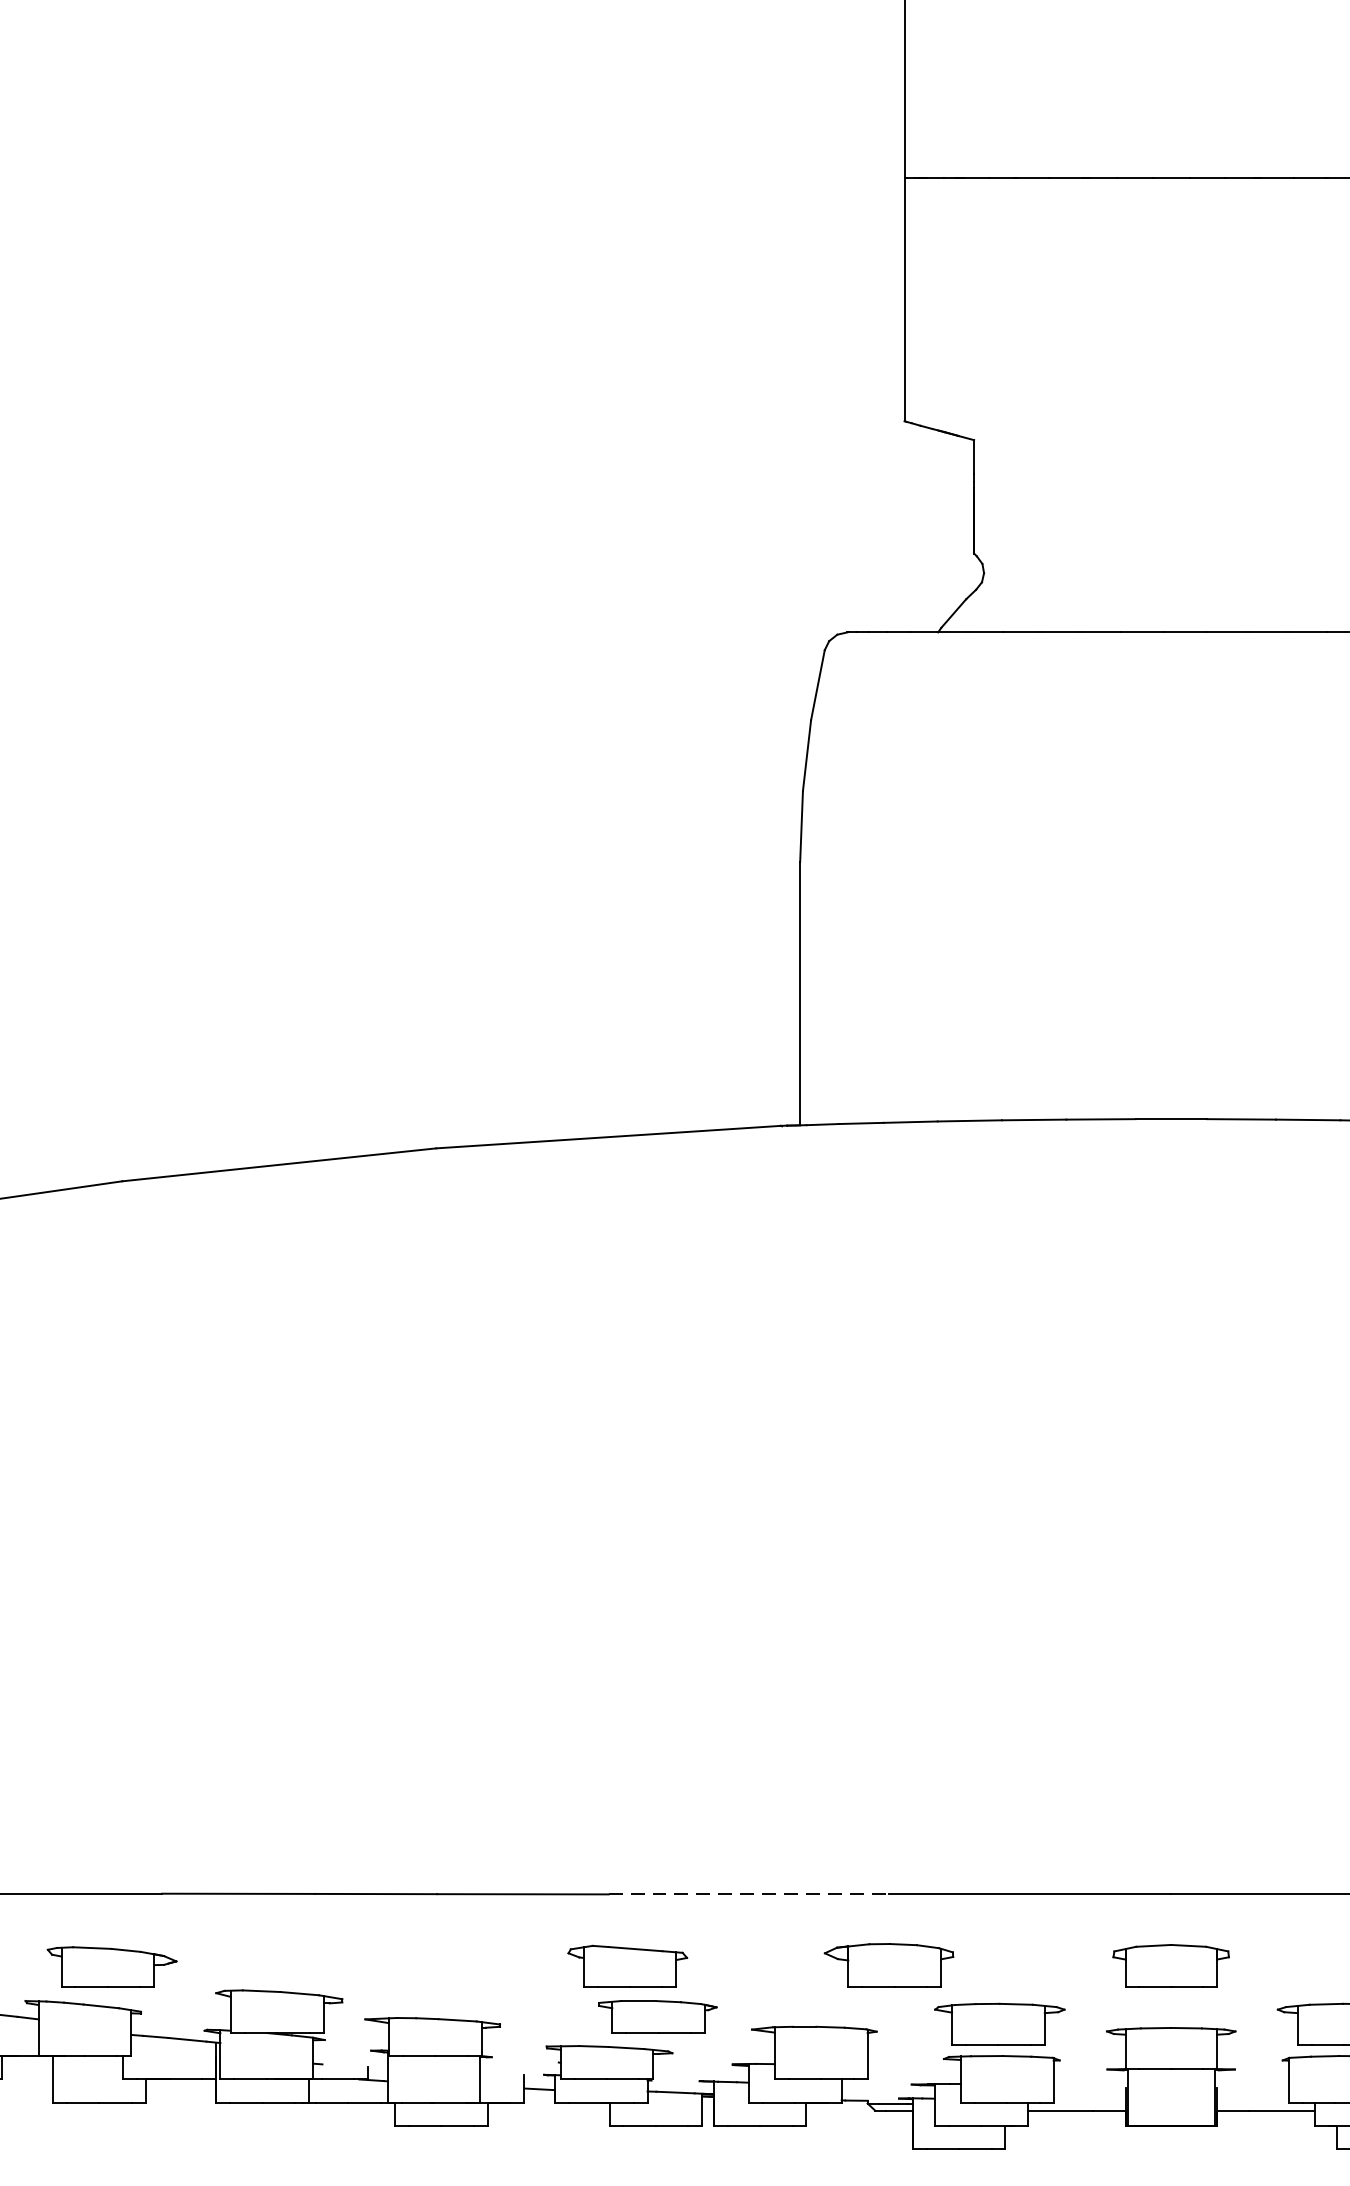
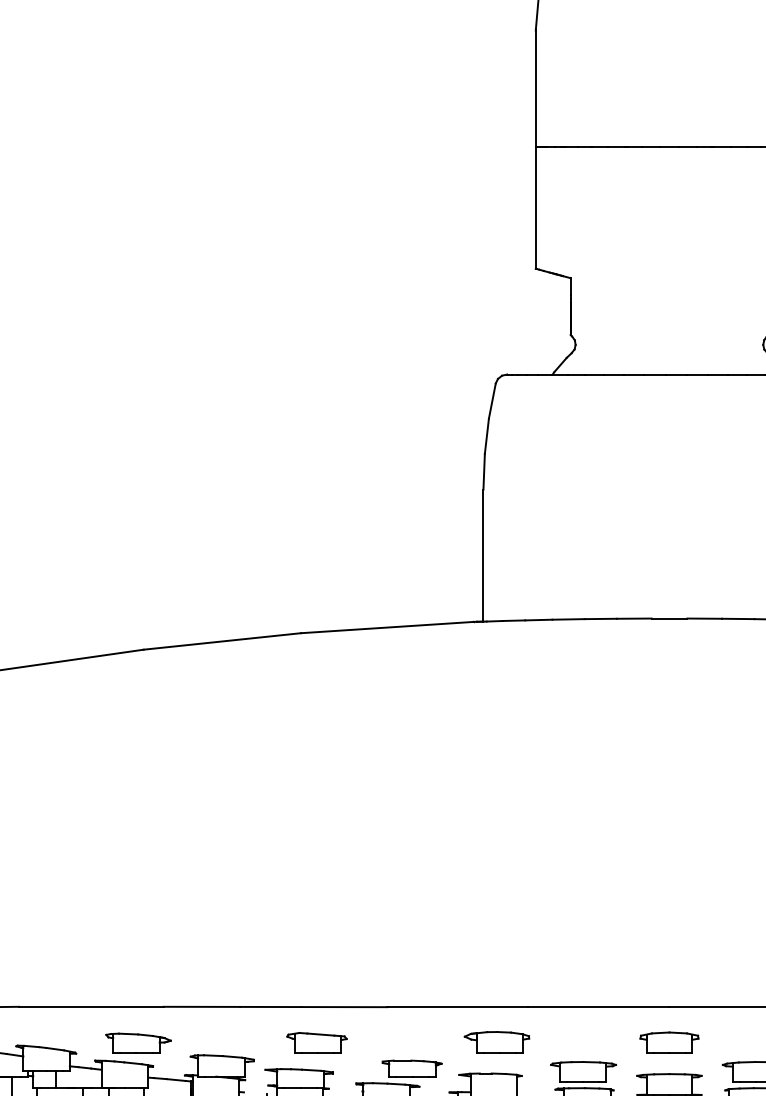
line: (750, 1895) -> (458, 1007), dashed -> solid
part: (626, 1964) -> (316, 1042), moved
part: (888, 1964) -> (496, 1042), moved

